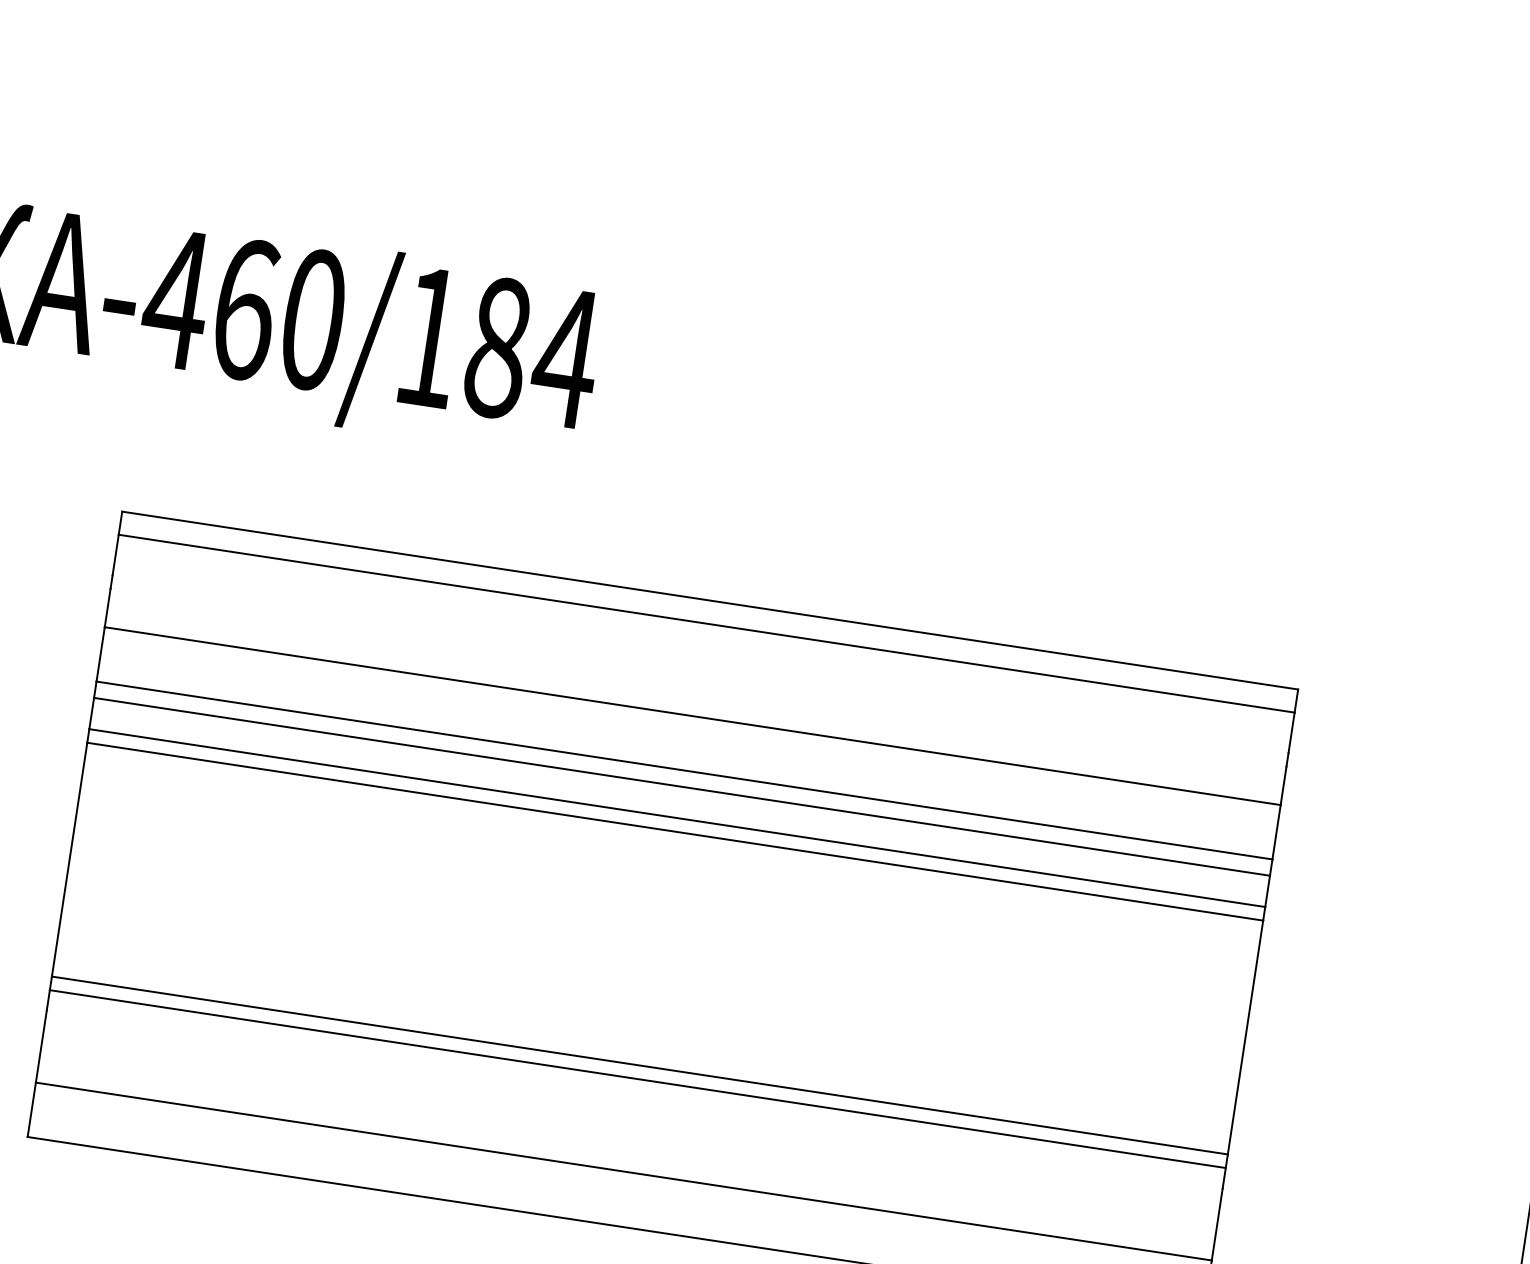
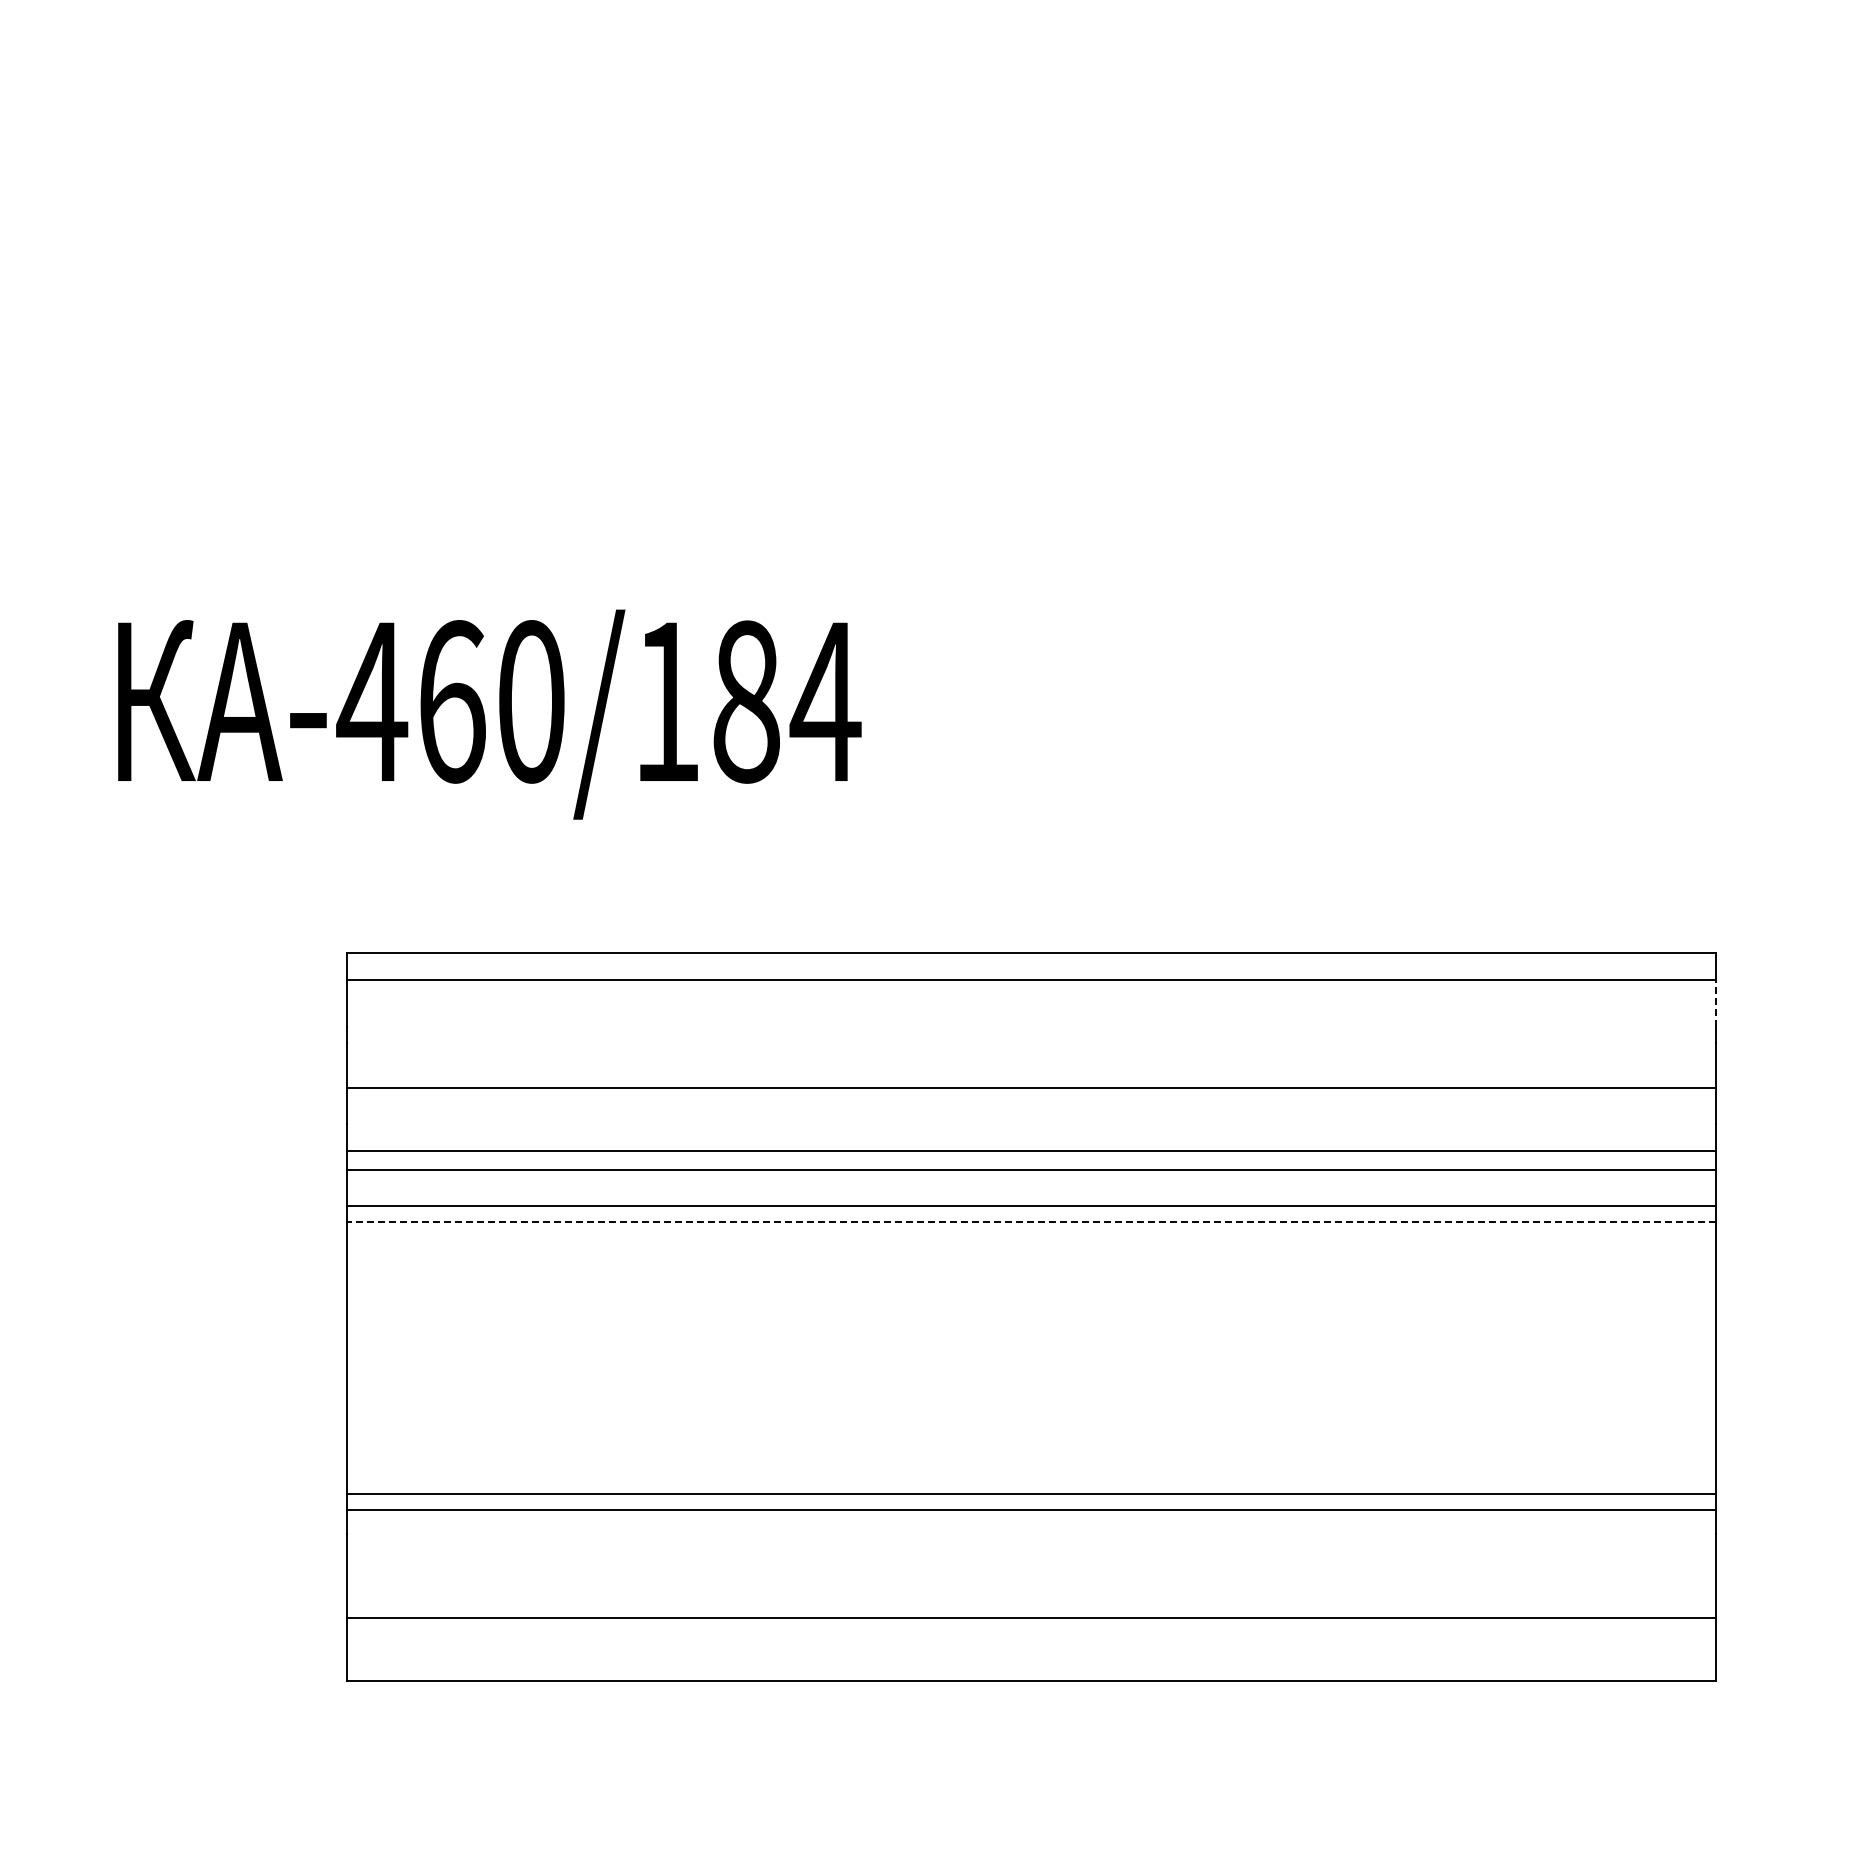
line: (1292, 732) -> (1716, 1003), solid -> dashed
line: (675, 831) -> (1031, 1222), solid -> dashed

